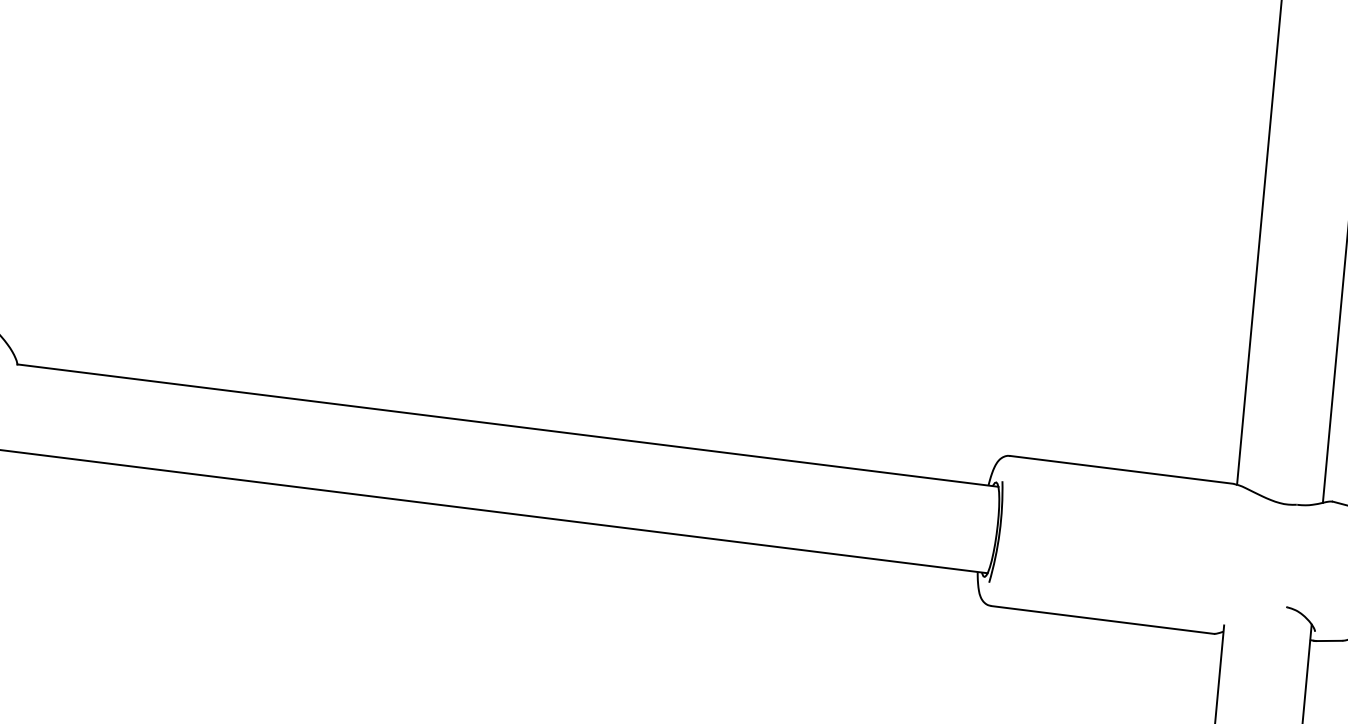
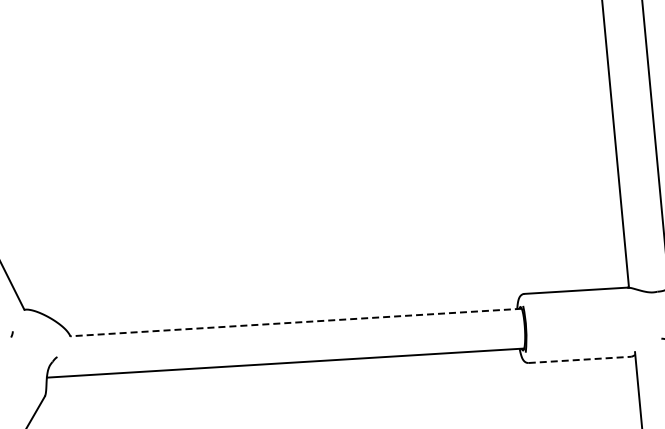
line: (506, 425) -> (295, 322), solid -> dashed
line: (1104, 619) -> (580, 359), solid -> dashed

